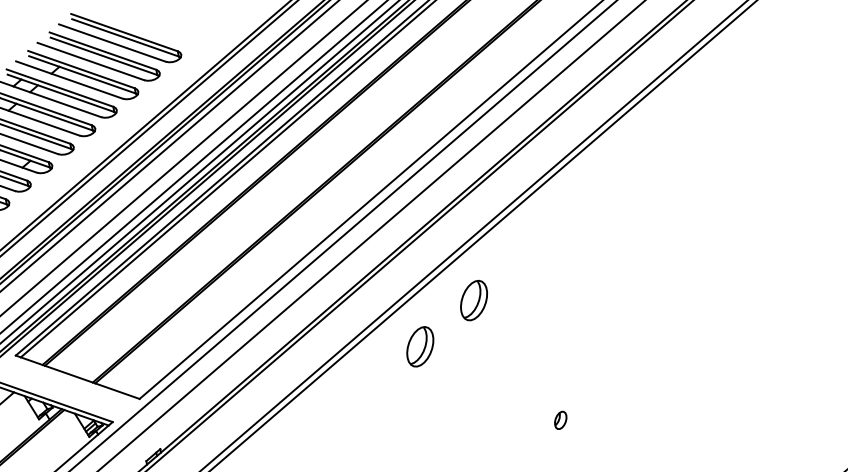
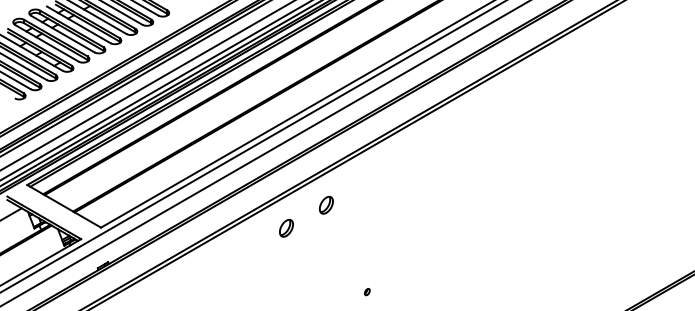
part: (474, 300) -> (326, 205), size x0.7
part: (420, 347) -> (286, 228), size x0.7
part: (560, 419) -> (367, 291), size x0.6

